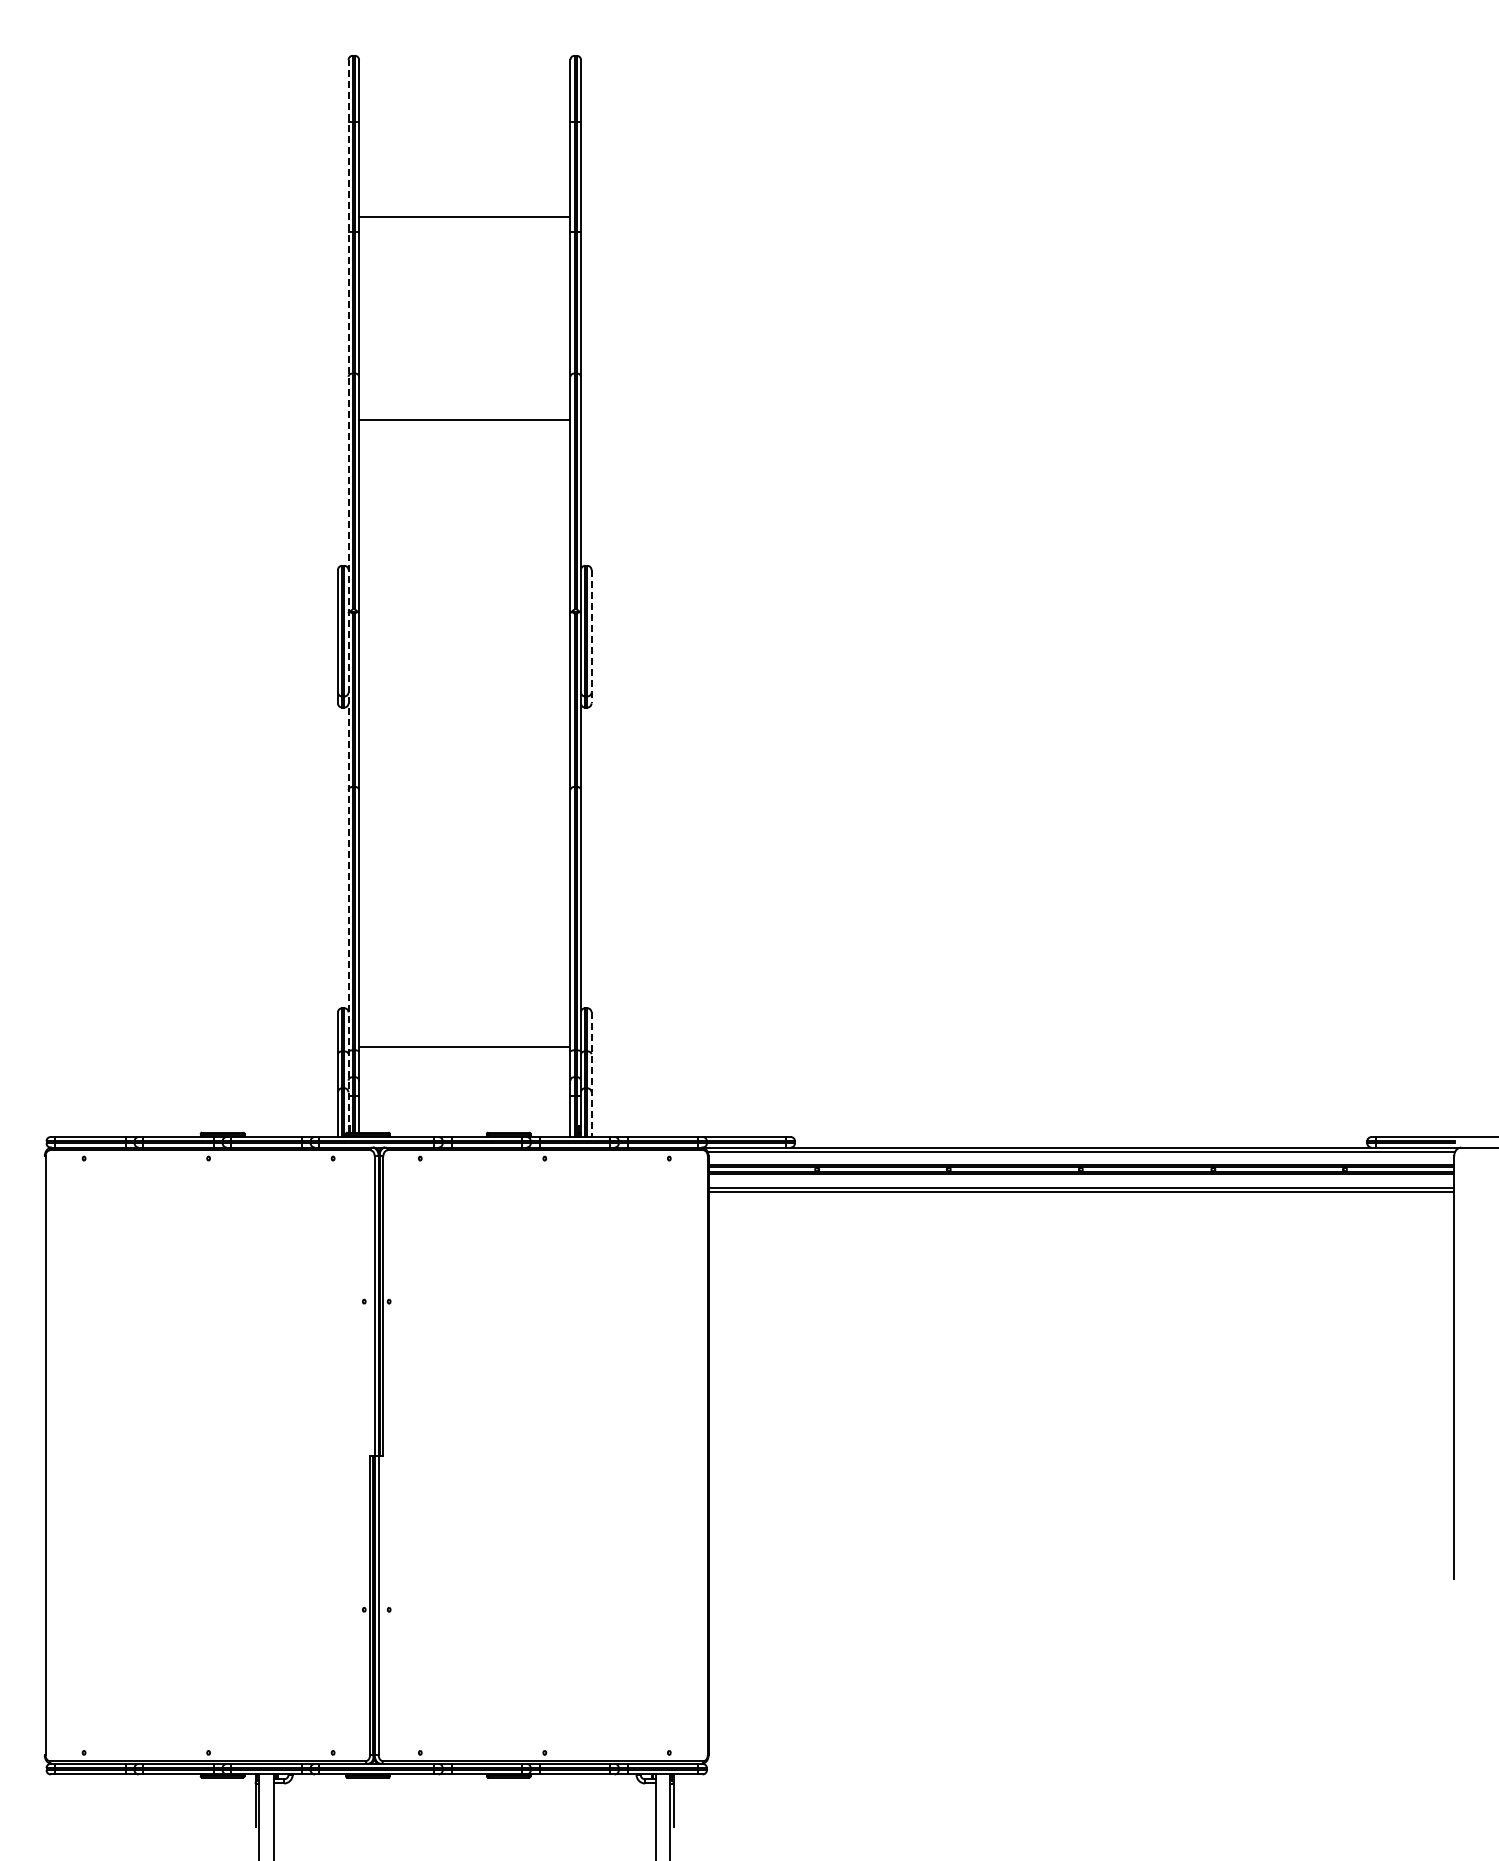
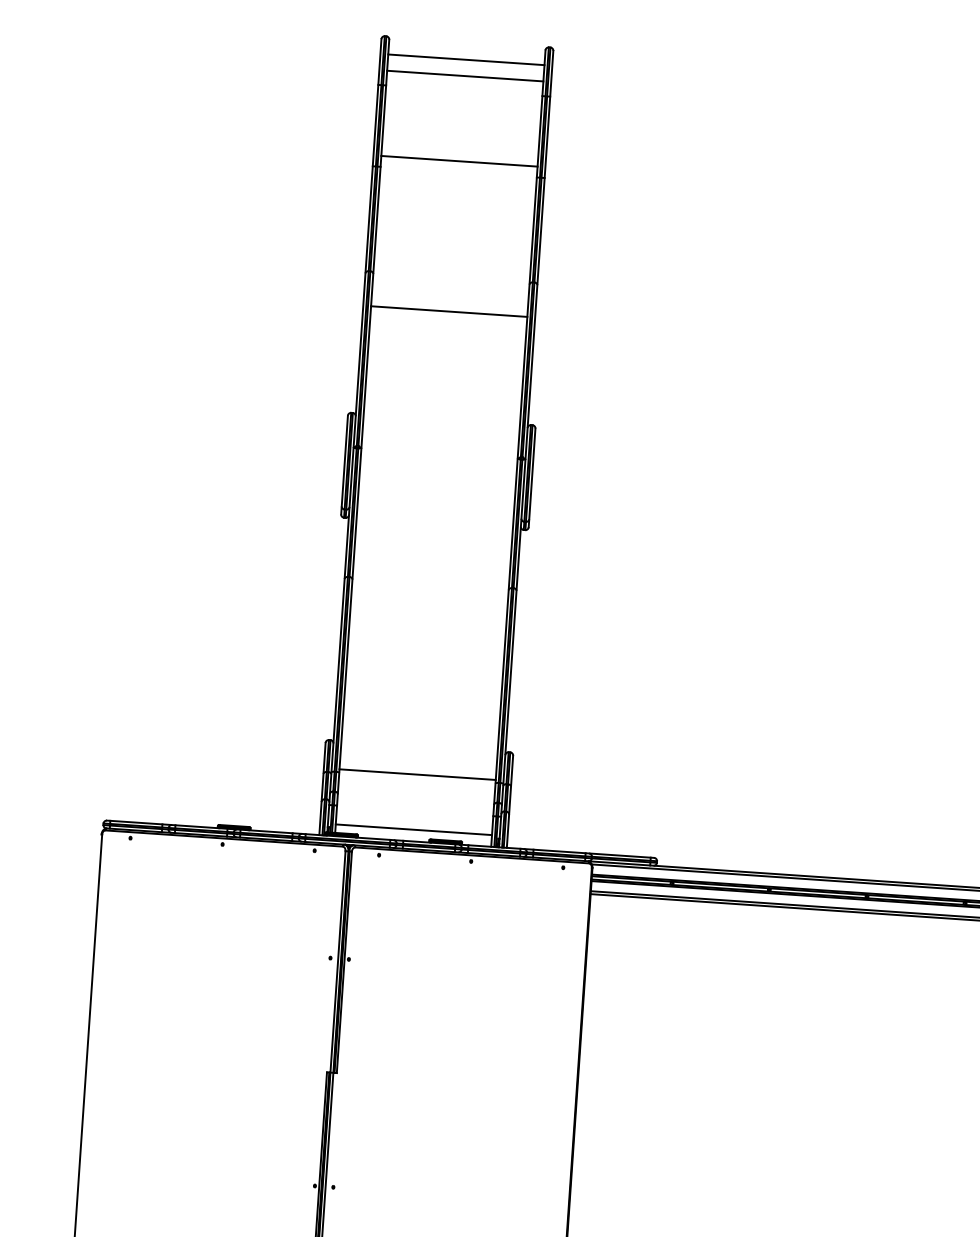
line: (464, 79) -> (466, 59), added
line: (464, 102) -> (465, 76), added
line: (348, 595) -> (354, 435), dashed -> solid
line: (591, 636) -> (532, 477), dashed -> solid
line: (591, 1075) -> (509, 802), dashed -> solid
line: (464, 1121) -> (413, 829), added

